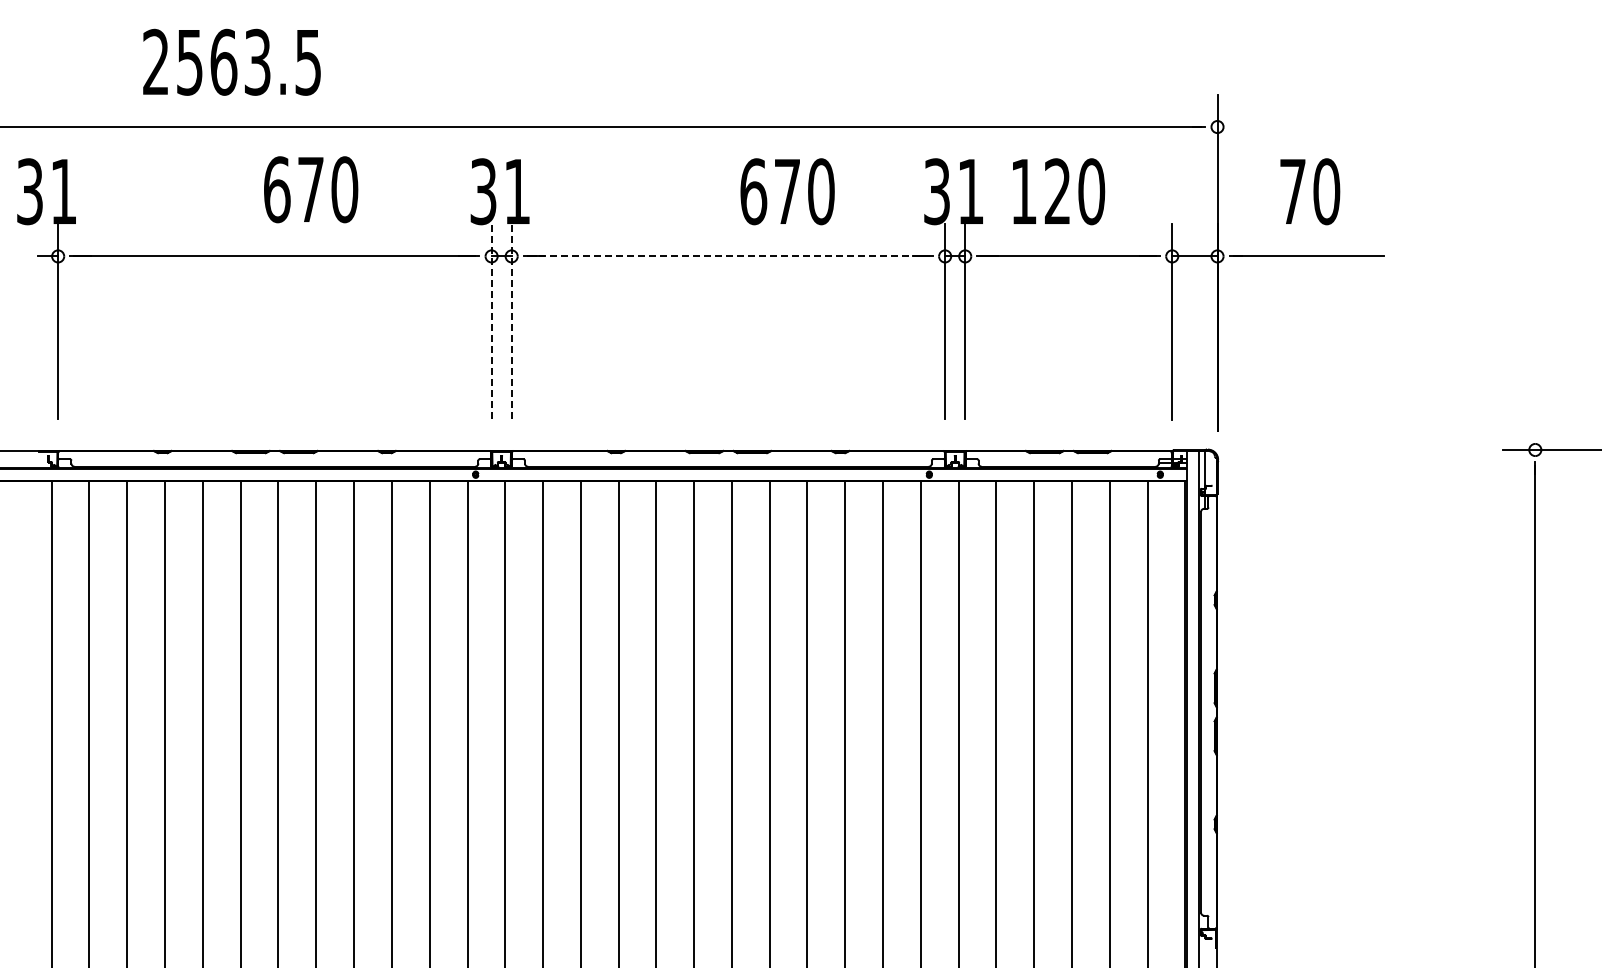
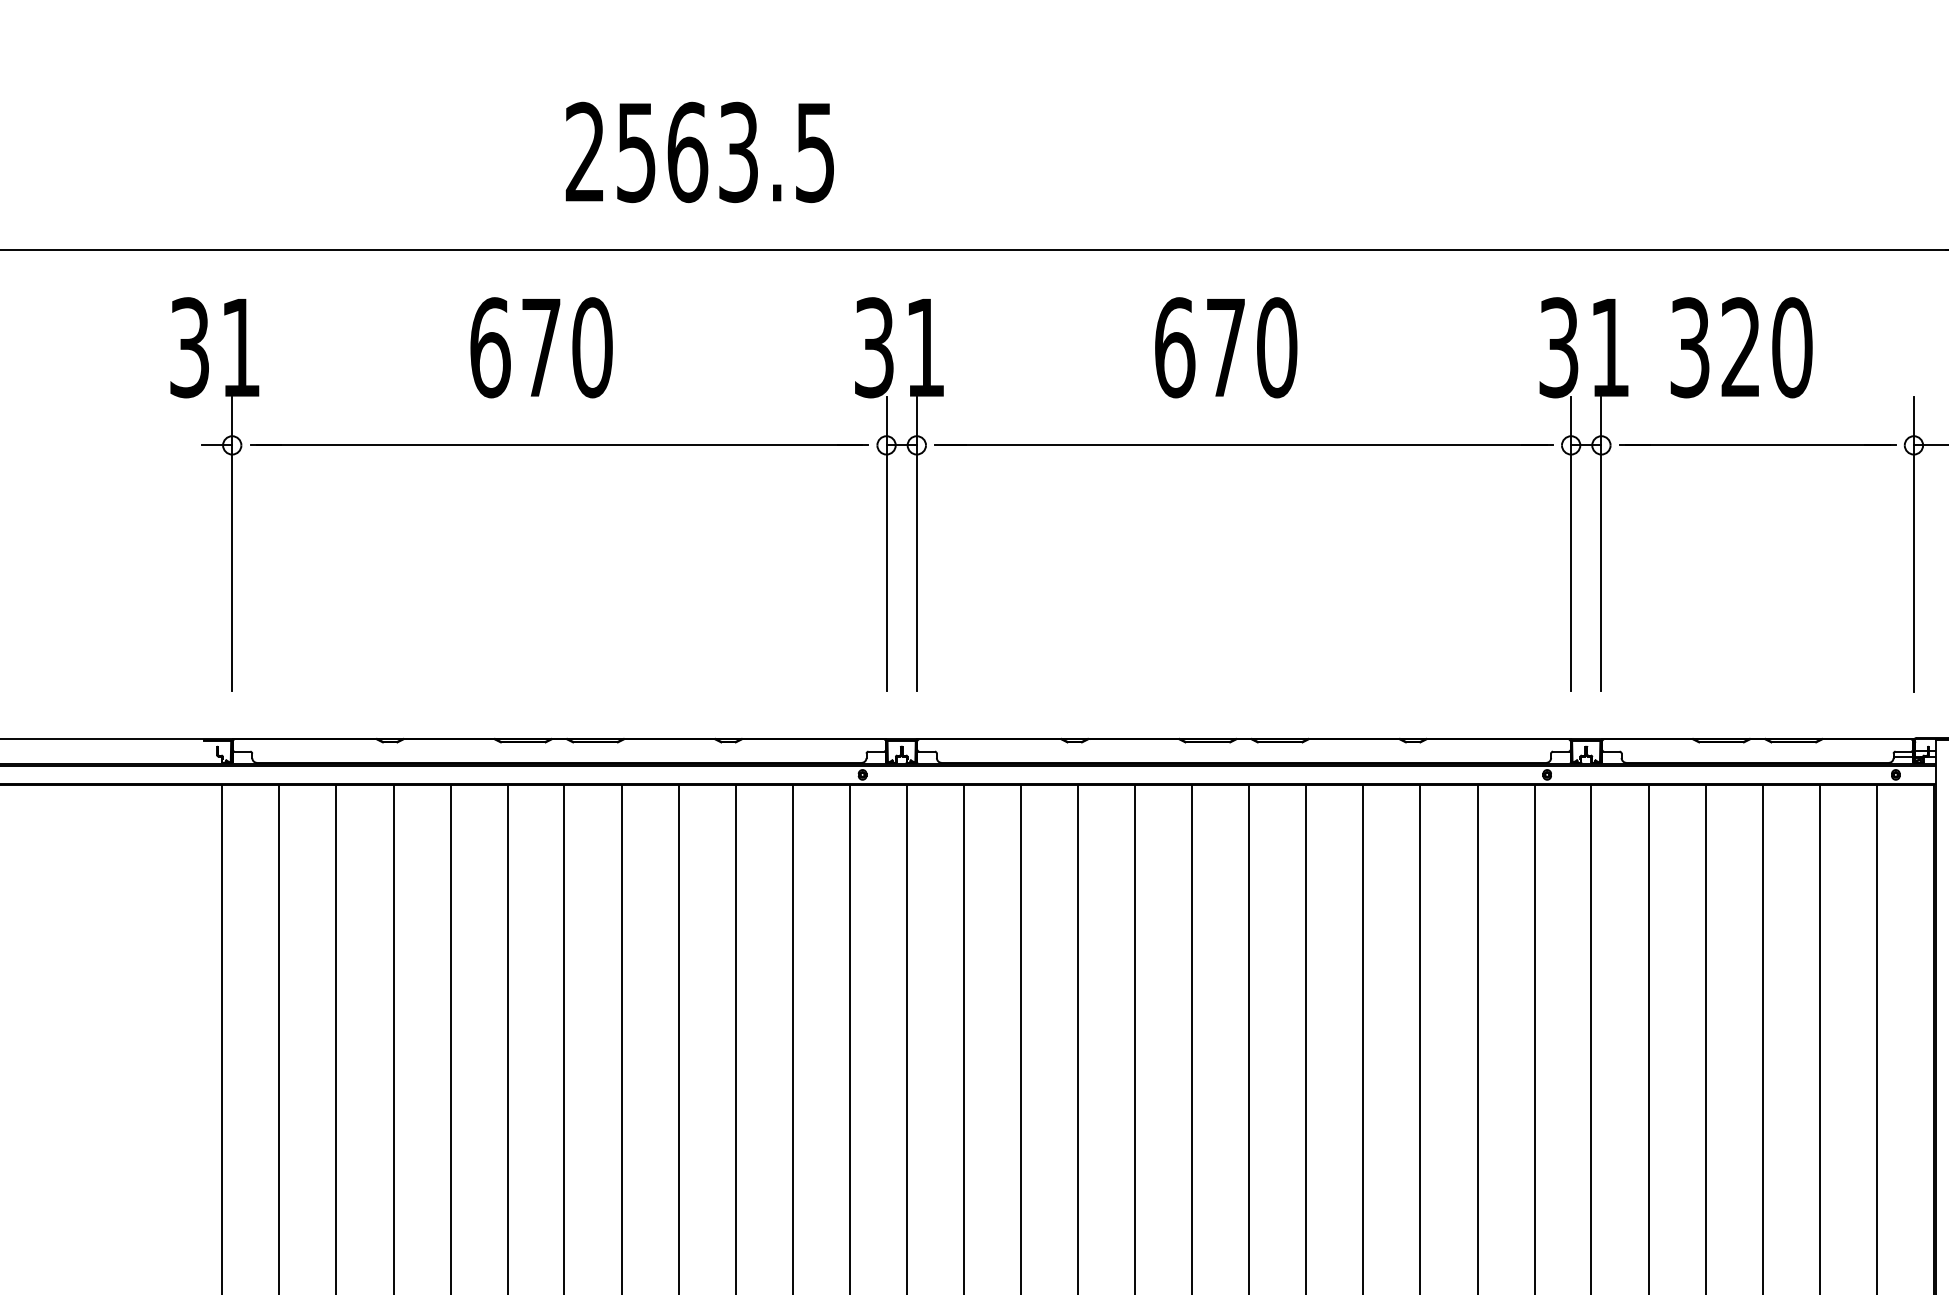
text: (231, 61) -> (699, 151), moved
text: (311, 189) -> (542, 347), moved
text: (787, 191) -> (1225, 347), moved
text: (1023, 191) -> (1689, 347), 120 -> 320
line: (728, 256) -> (1244, 445), dashed -> solid
line: (491, 321) -> (886, 543), dashed -> solid
line: (511, 321) -> (916, 543), dashed -> solid

